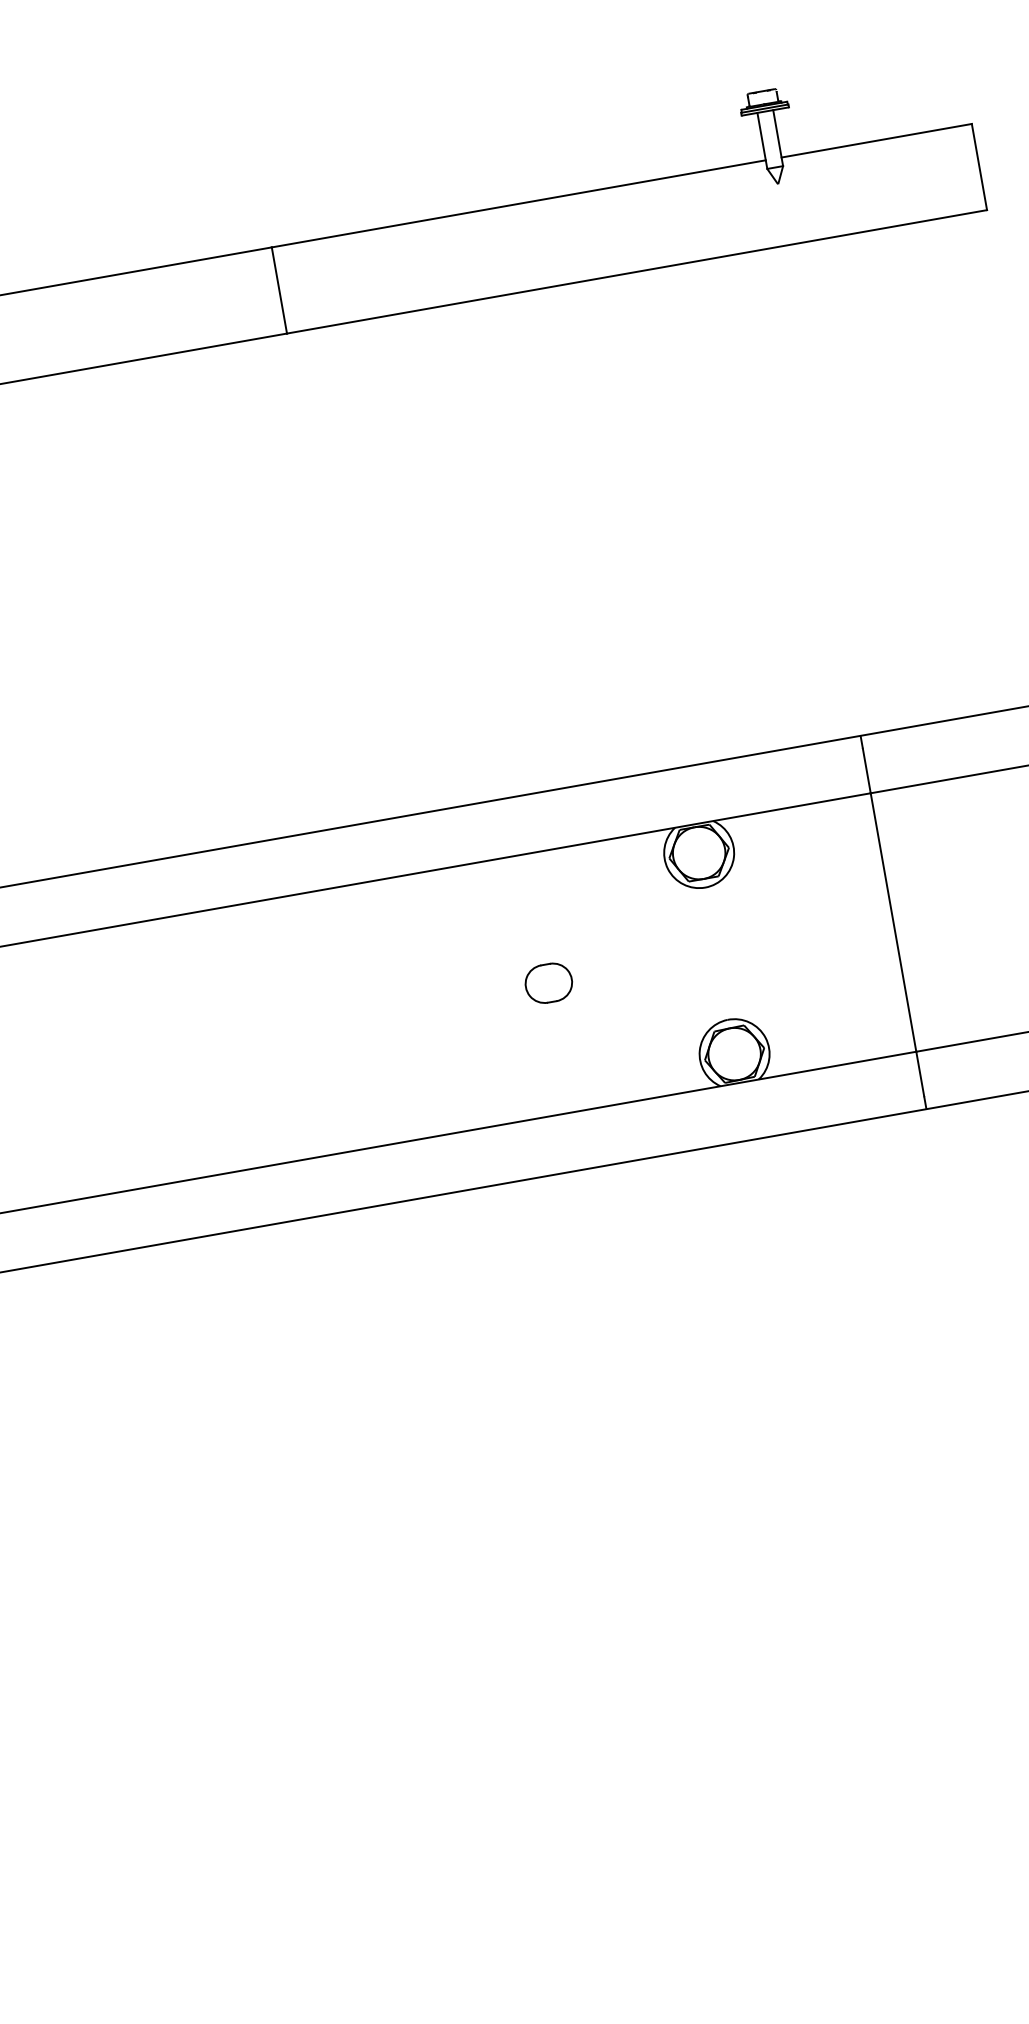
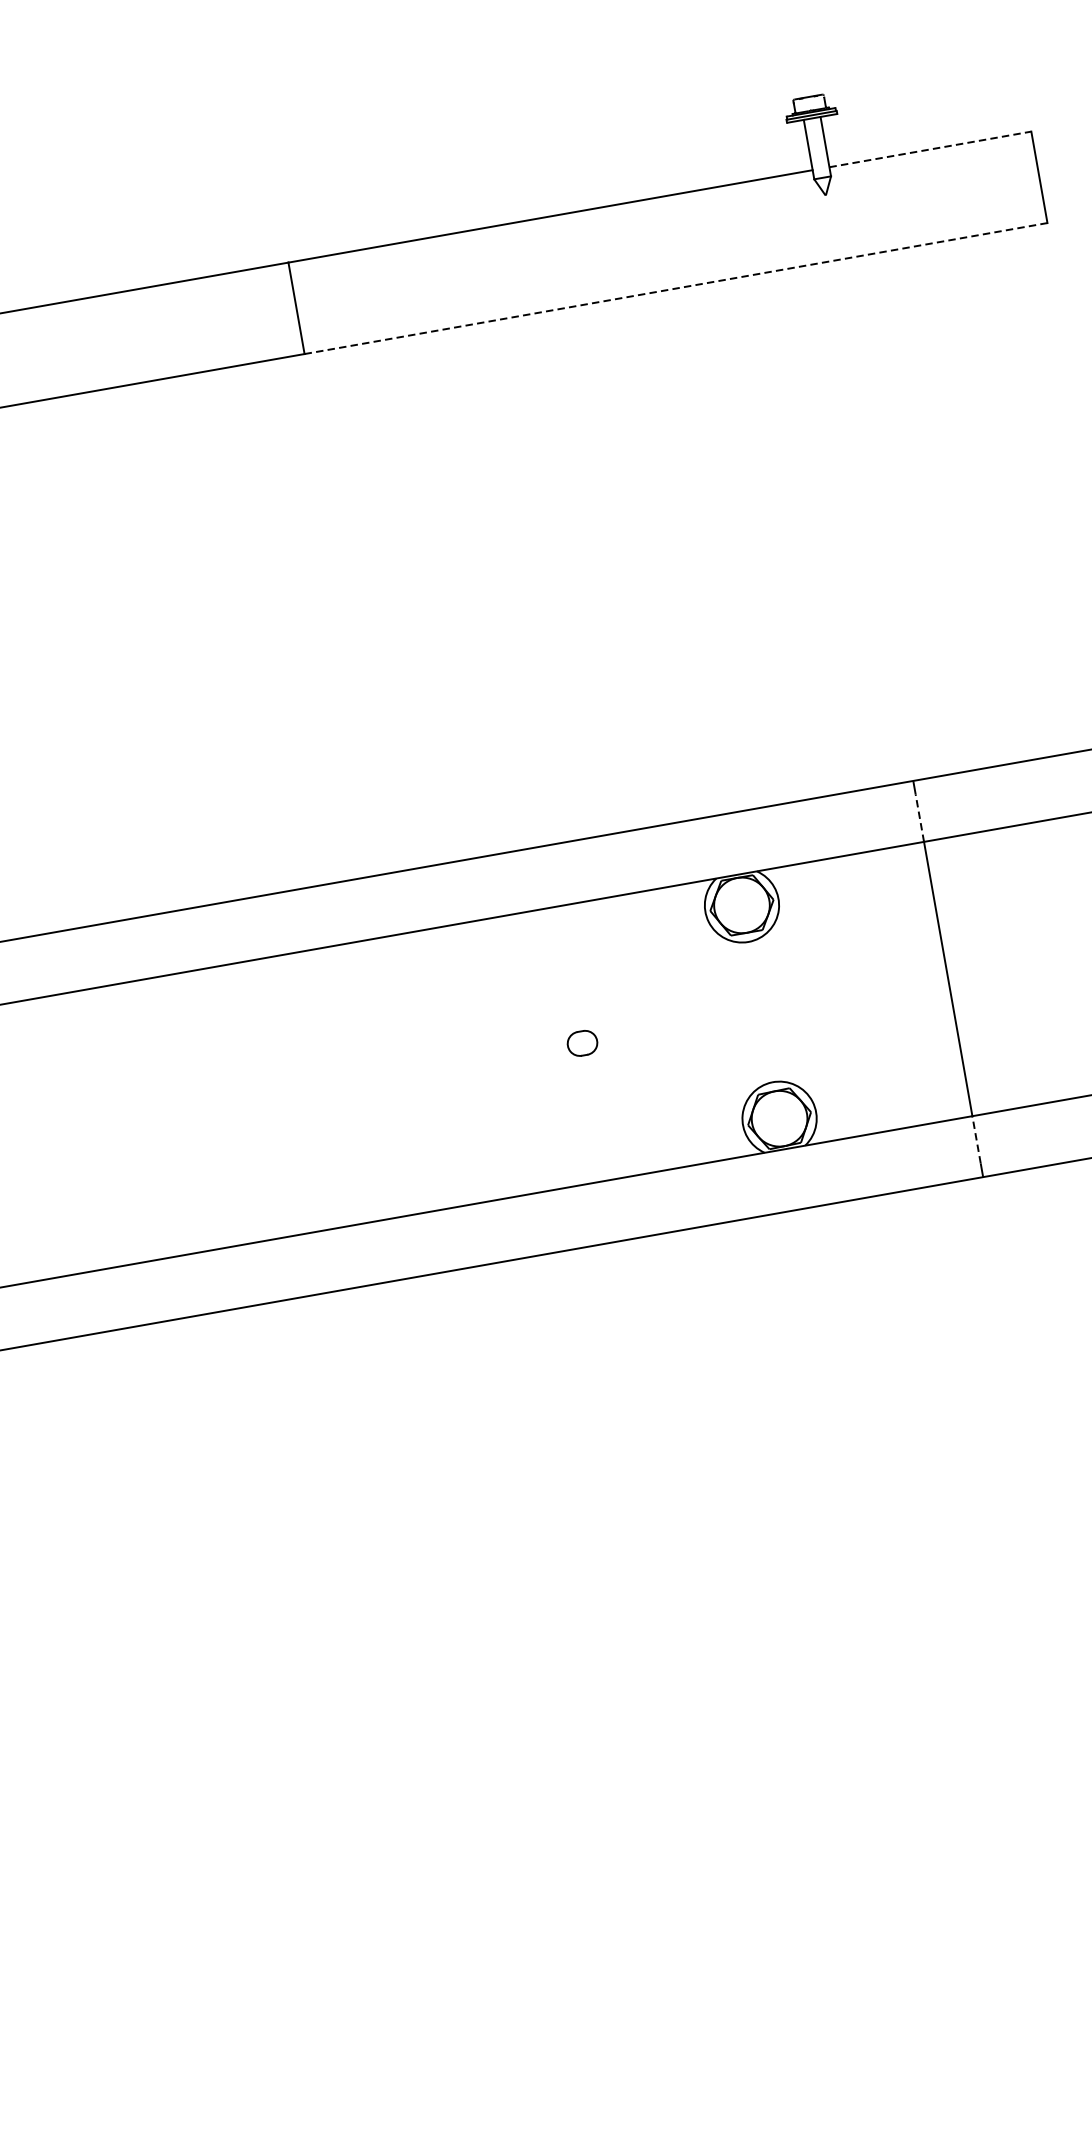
line: (876, 140) -> (930, 149), solid -> dashed
line: (637, 271) -> (676, 288), solid -> dashed
line: (866, 771) -> (919, 818), solid -> dashed
part: (548, 982) -> (582, 1042), size x0.6
line: (920, 1074) -> (976, 1140), solid -> dashed

